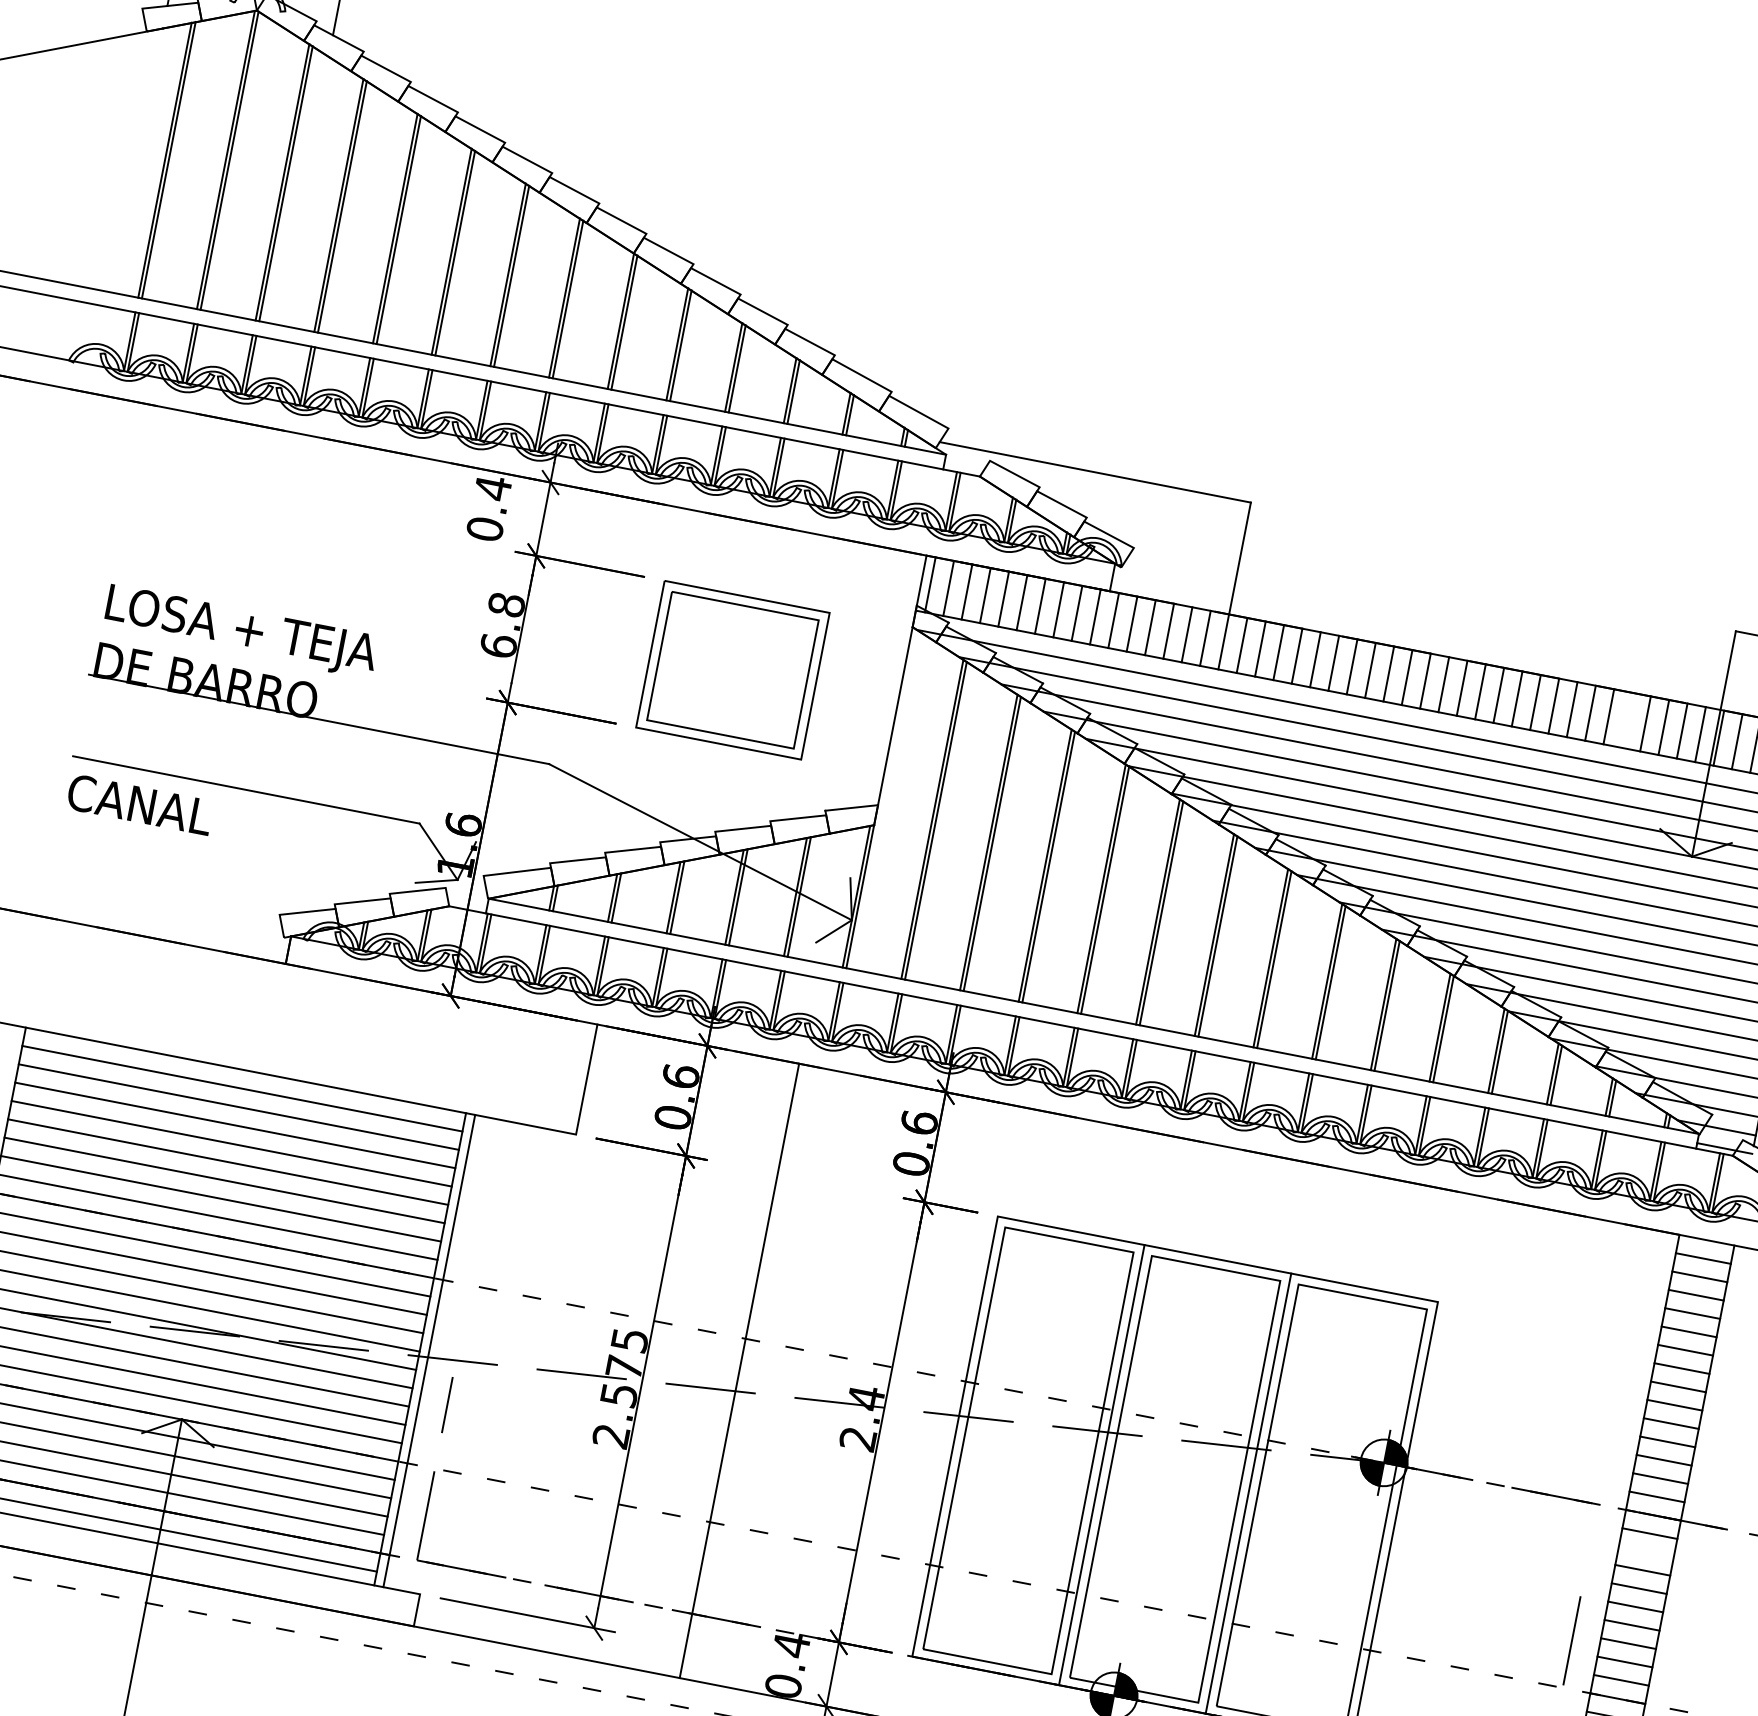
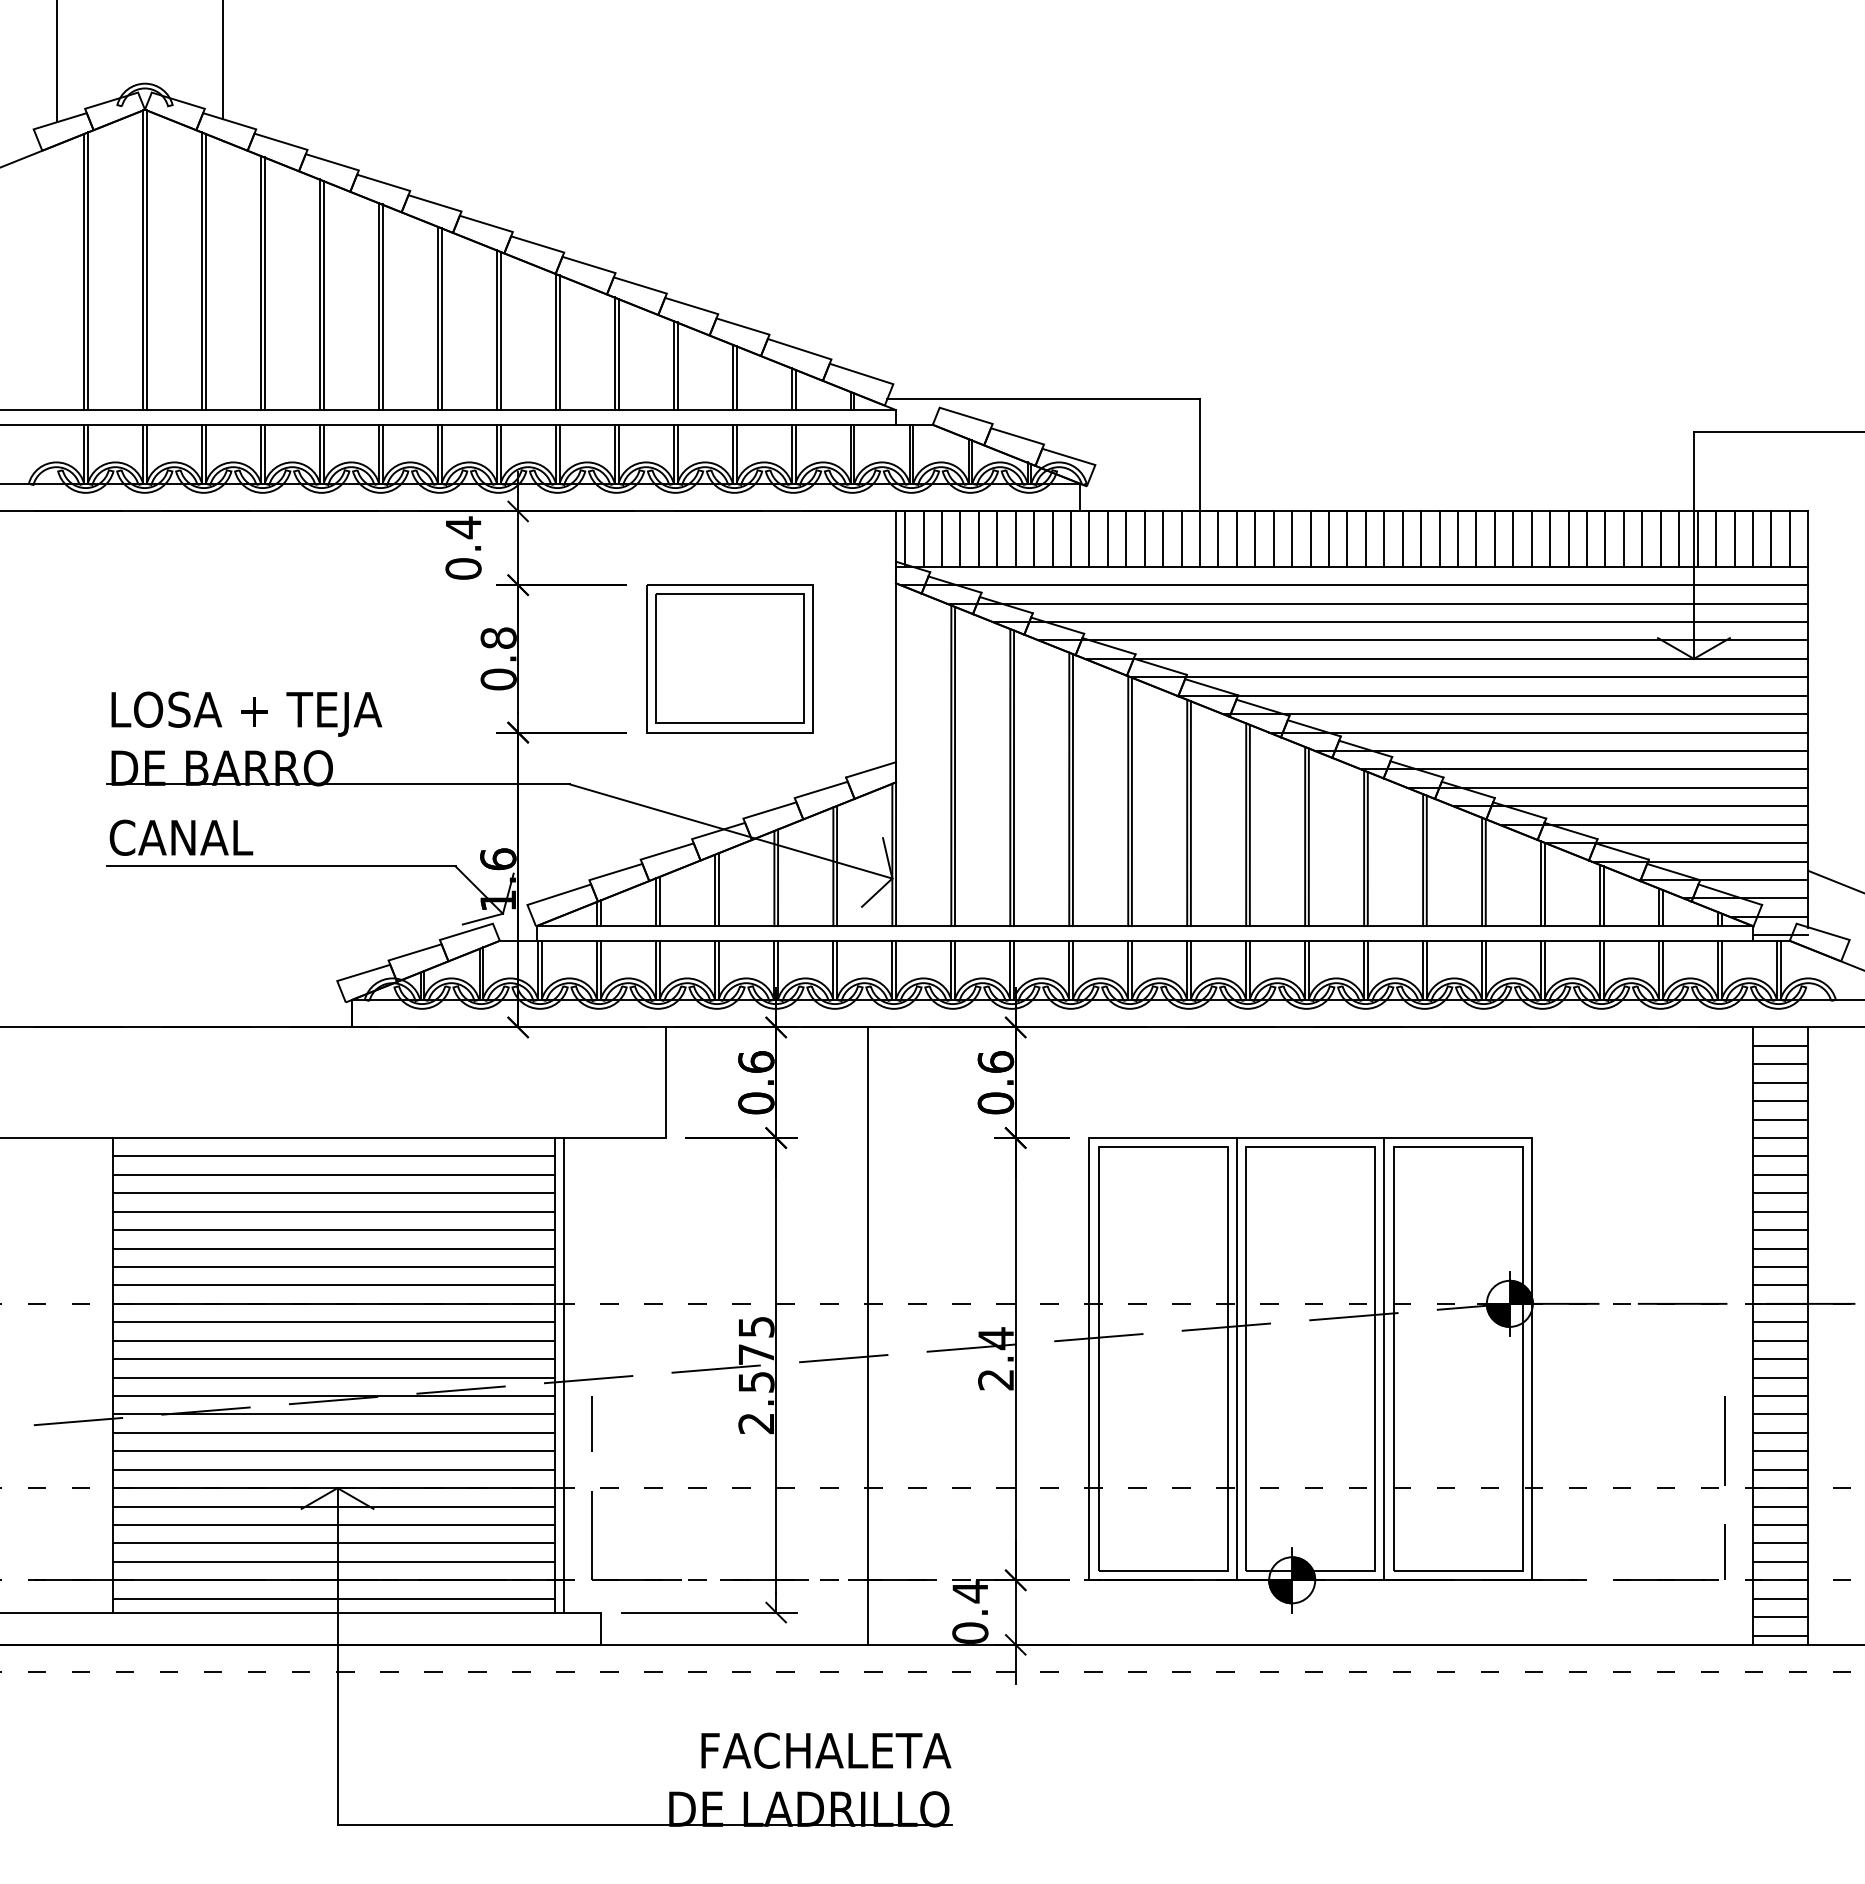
text: (498, 645) -> (498, 679), 6.8 -> 0.8
line: (1627, 719) -> (1605, 538), added
text: (140, 804) -> (181, 837), moved
line: (1646, 1551) -> (1780, 1340), added

